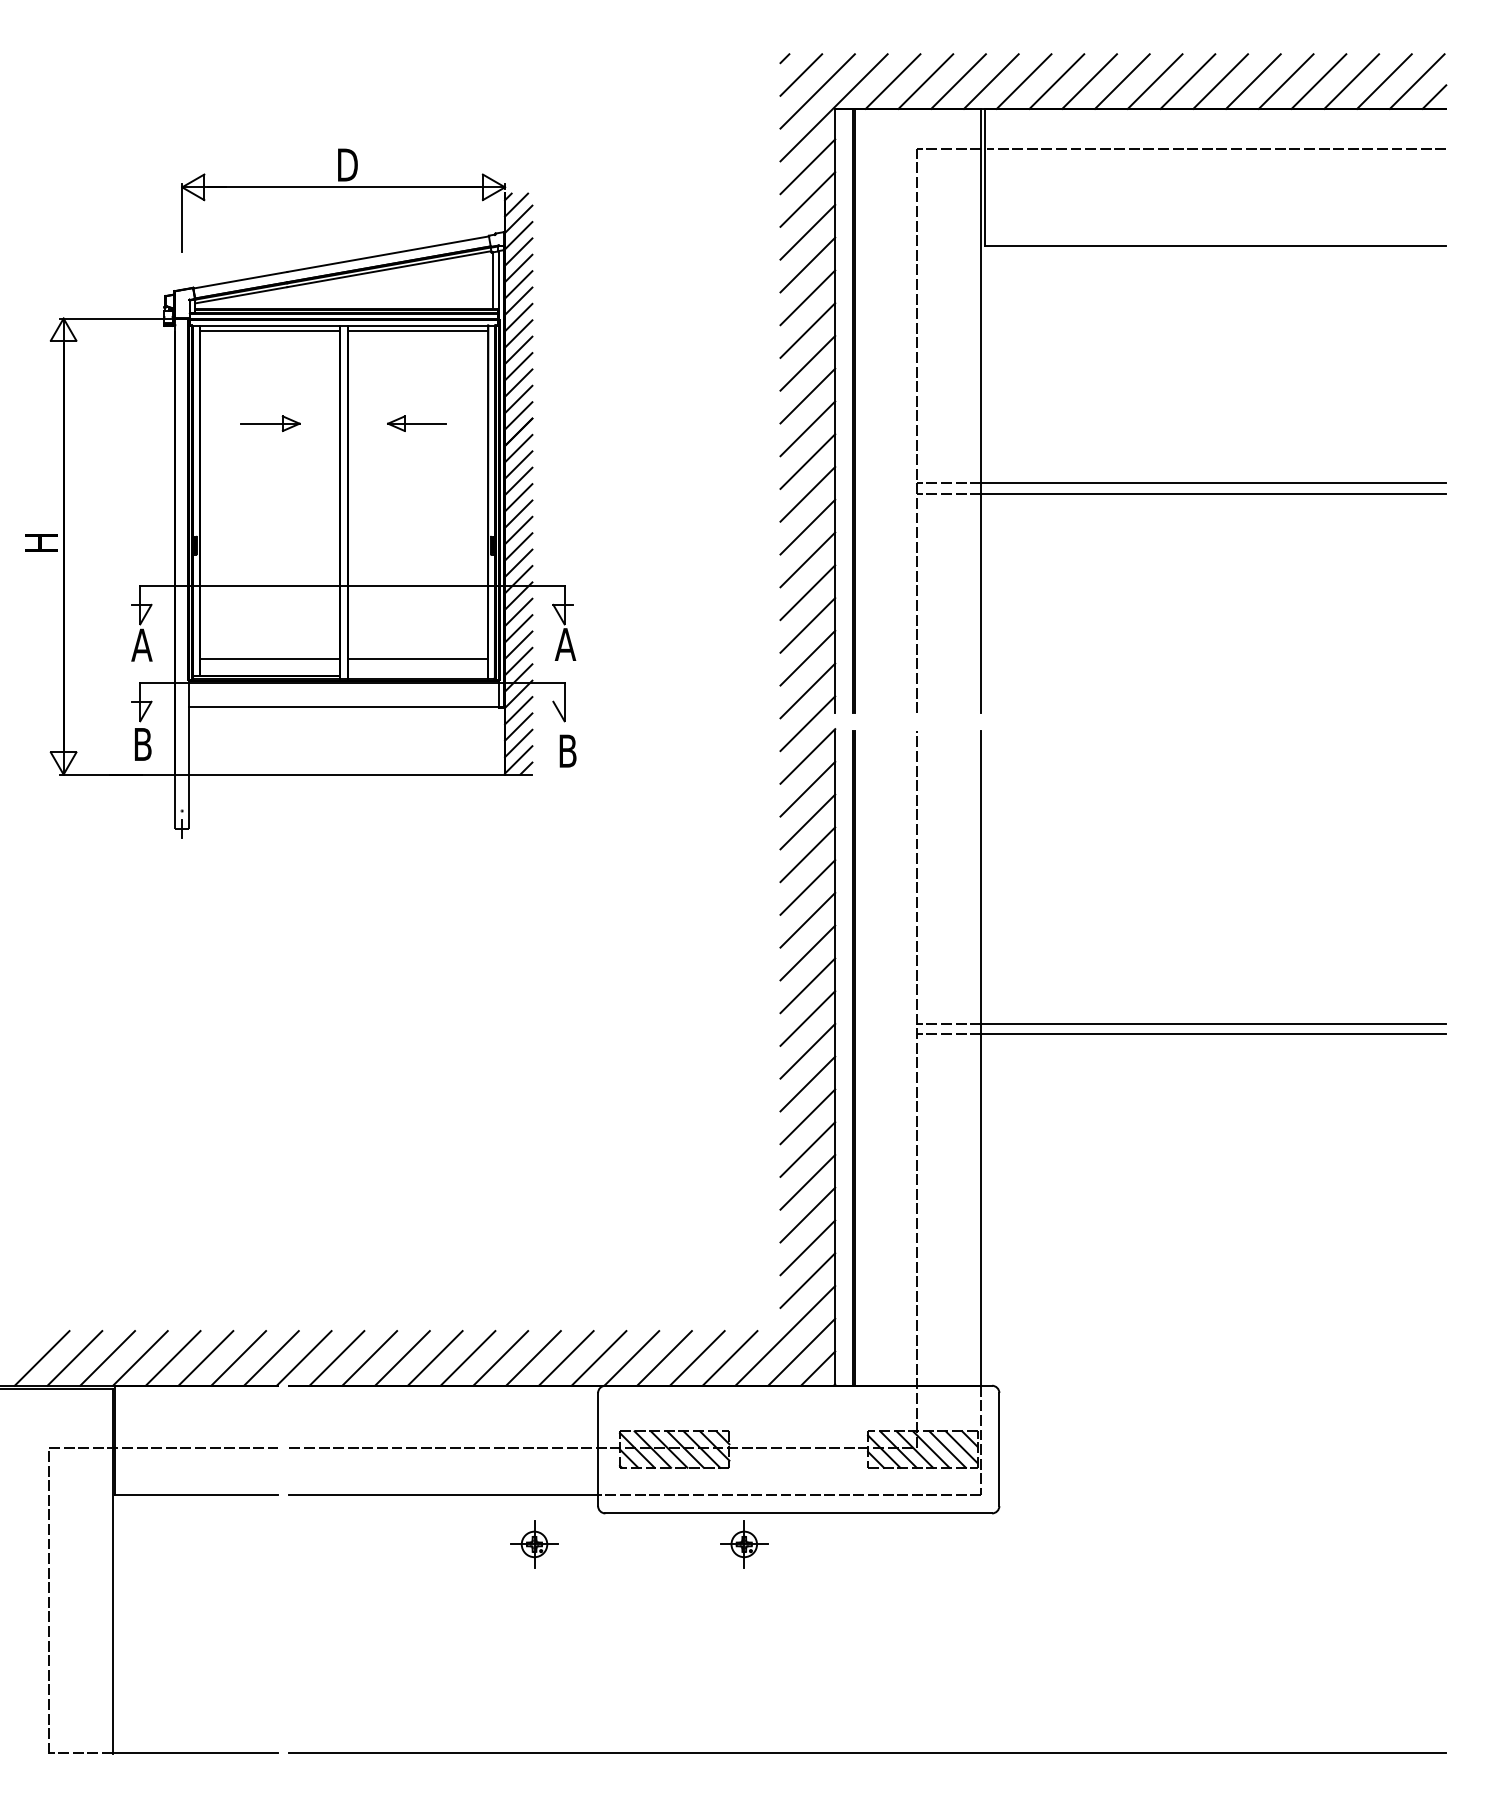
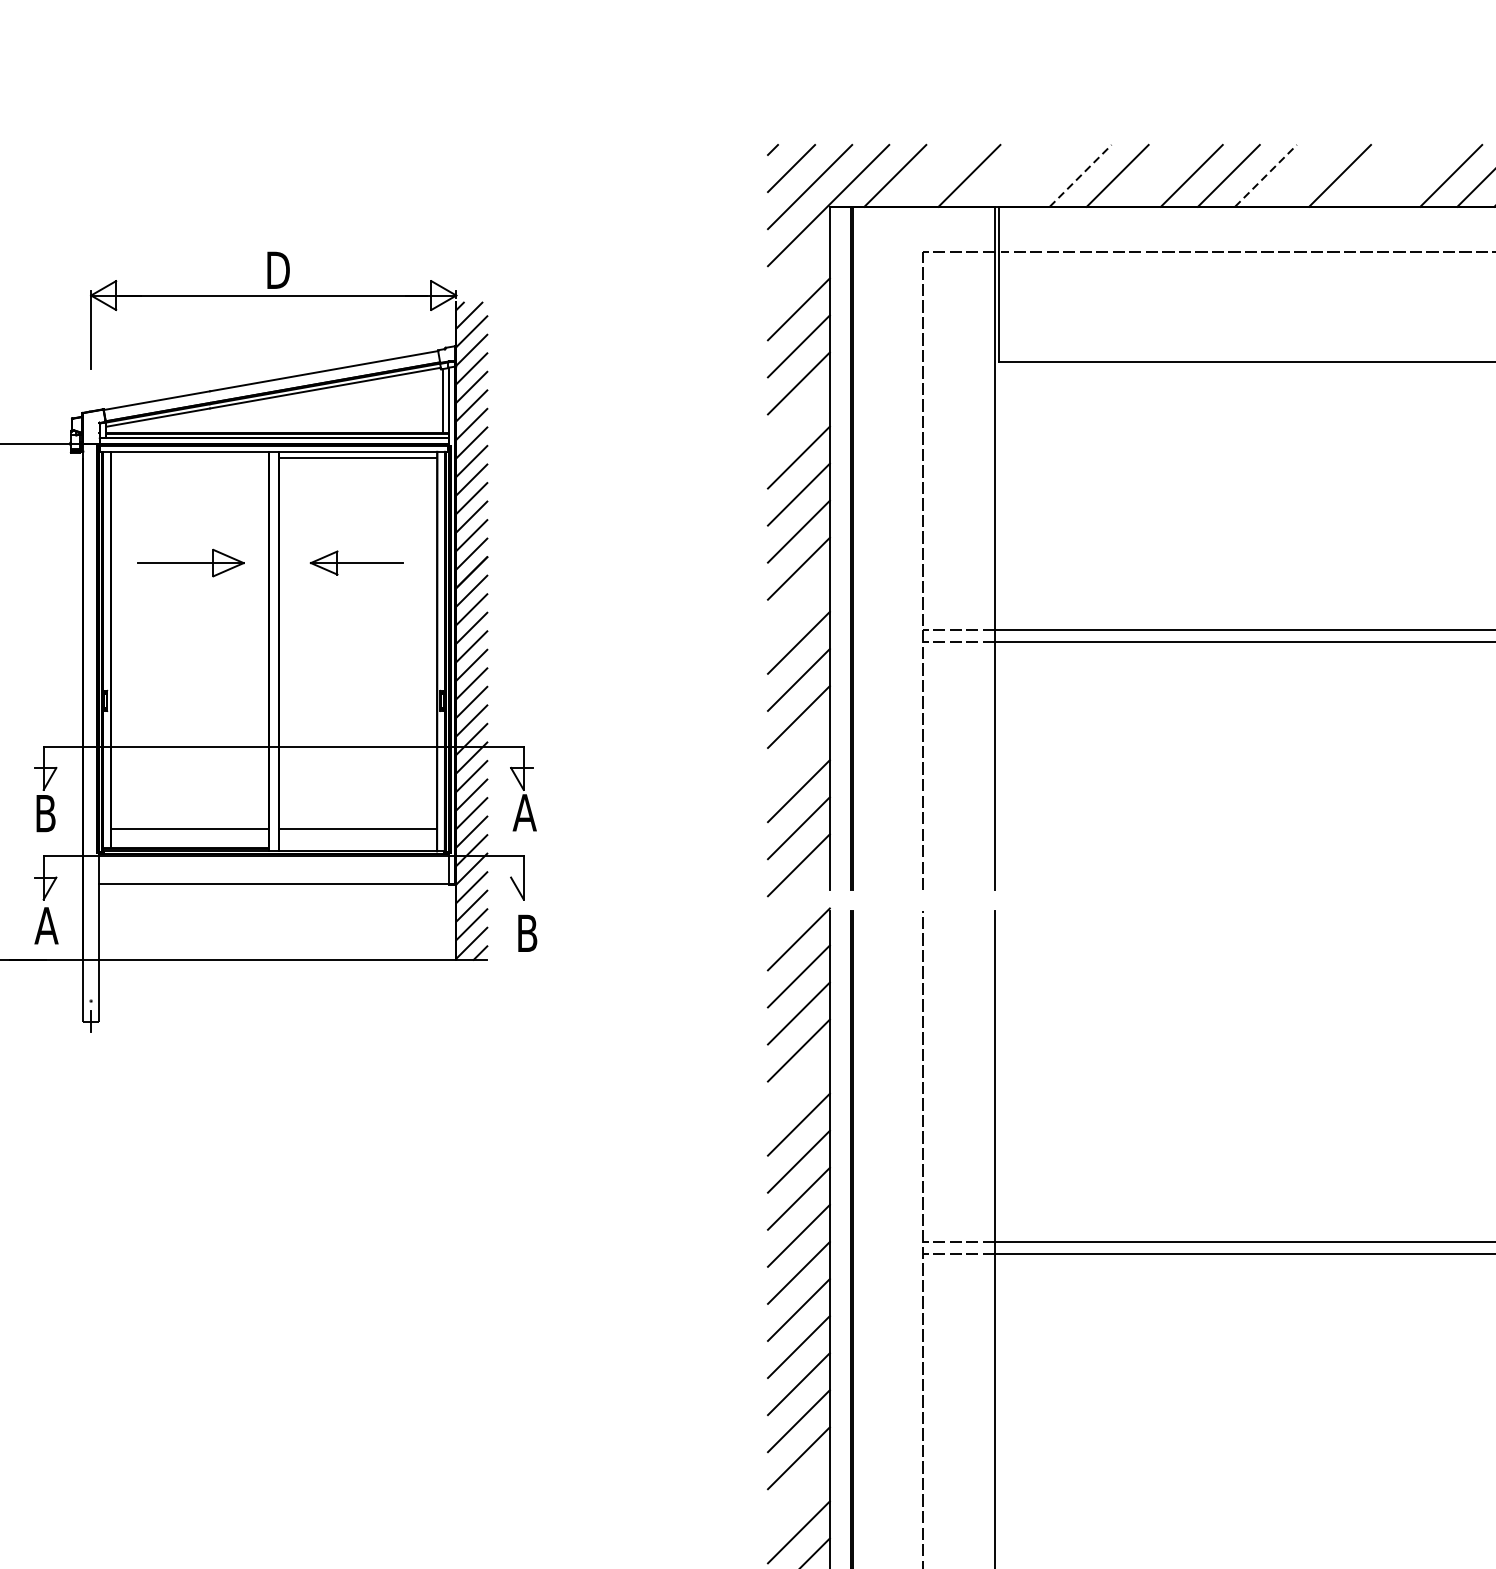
line: (925, 81) -> (932, 175), removed
line: (991, 81) -> (1006, 175), removed
line: (1023, 81) -> (1042, 175), removed
line: (1056, 81) -> (1080, 175), solid -> dashed
line: (1122, 81) -> (1154, 175), removed
line: (1220, 81) -> (1265, 175), solid -> dashed
line: (1253, 81) -> (1303, 175), removed
line: (1318, 81) -> (1376, 175), removed
line: (1351, 81) -> (1413, 175), removed
line: (807, 166) -> (798, 271), removed
line: (807, 297) -> (798, 420), removed
line: (269, 331) -> (189, 458), removed
part: (270, 423) -> (191, 562), size x1.6
part: (416, 423) -> (356, 562), size x1.4
line: (807, 461) -> (798, 605), removed
line: (807, 592) -> (798, 753), removed
text: (141, 644) -> (45, 812), A -> B
line: (807, 723) -> (798, 902), removed
text: (142, 744) -> (46, 925), B -> A
line: (807, 887) -> (798, 1087), removed
line: (807, 1247) -> (798, 1494), removed

